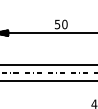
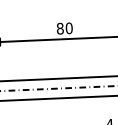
text: (57, 24) -> (60, 28), 50 -> 80

